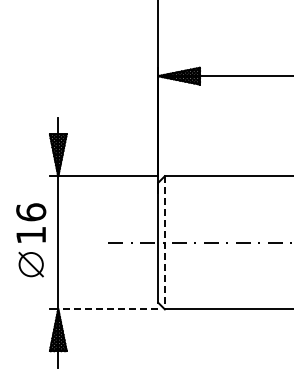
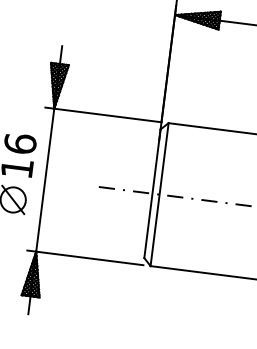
line: (164, 242) -> (159, 194), dashed -> solid
line: (108, 309) -> (90, 258), dashed -> solid

